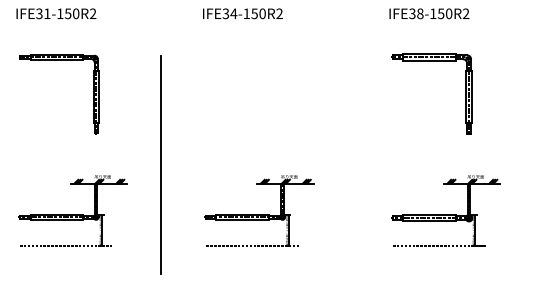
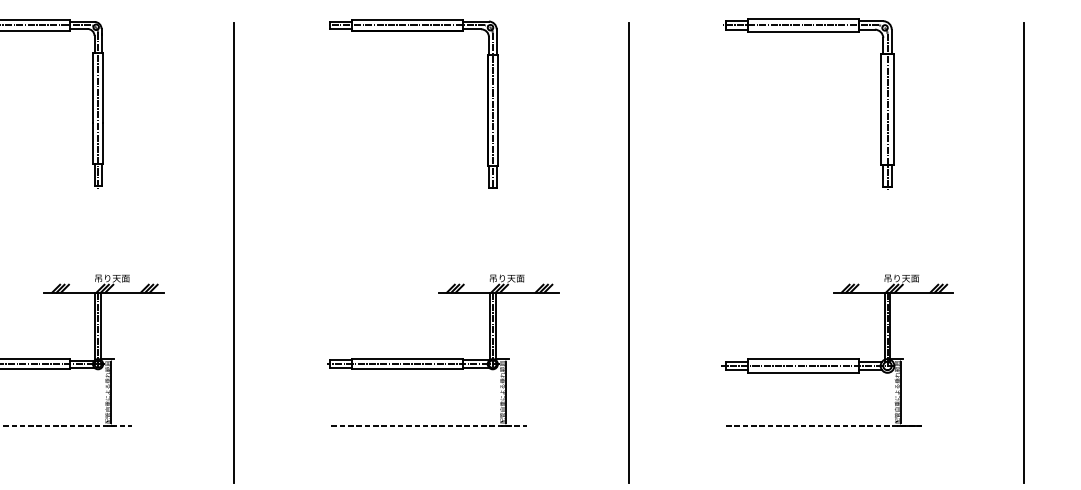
part: (244, 60) -> (412, 32), added
line: (347, 164) -> (630, 252), added
line: (533, 164) -> (1023, 252), added

